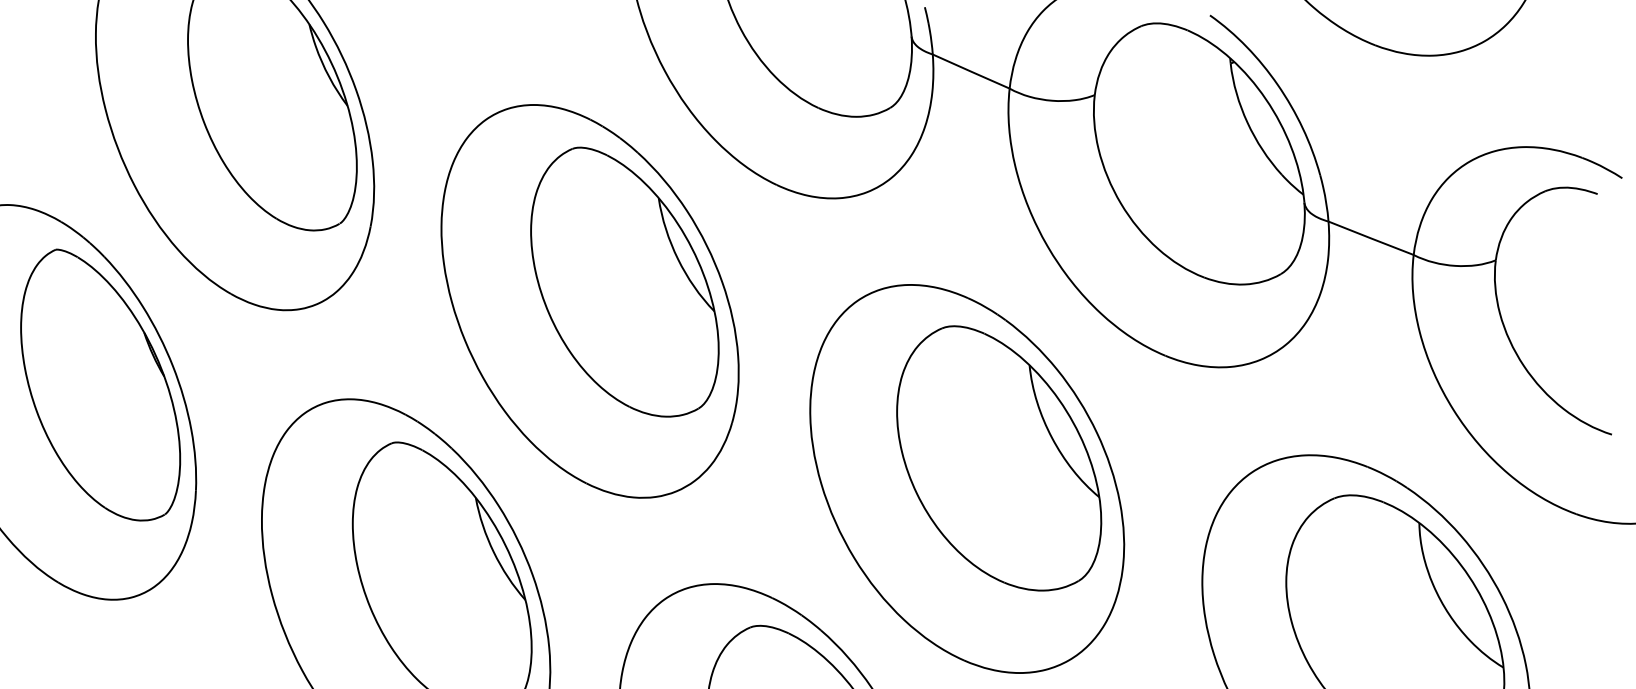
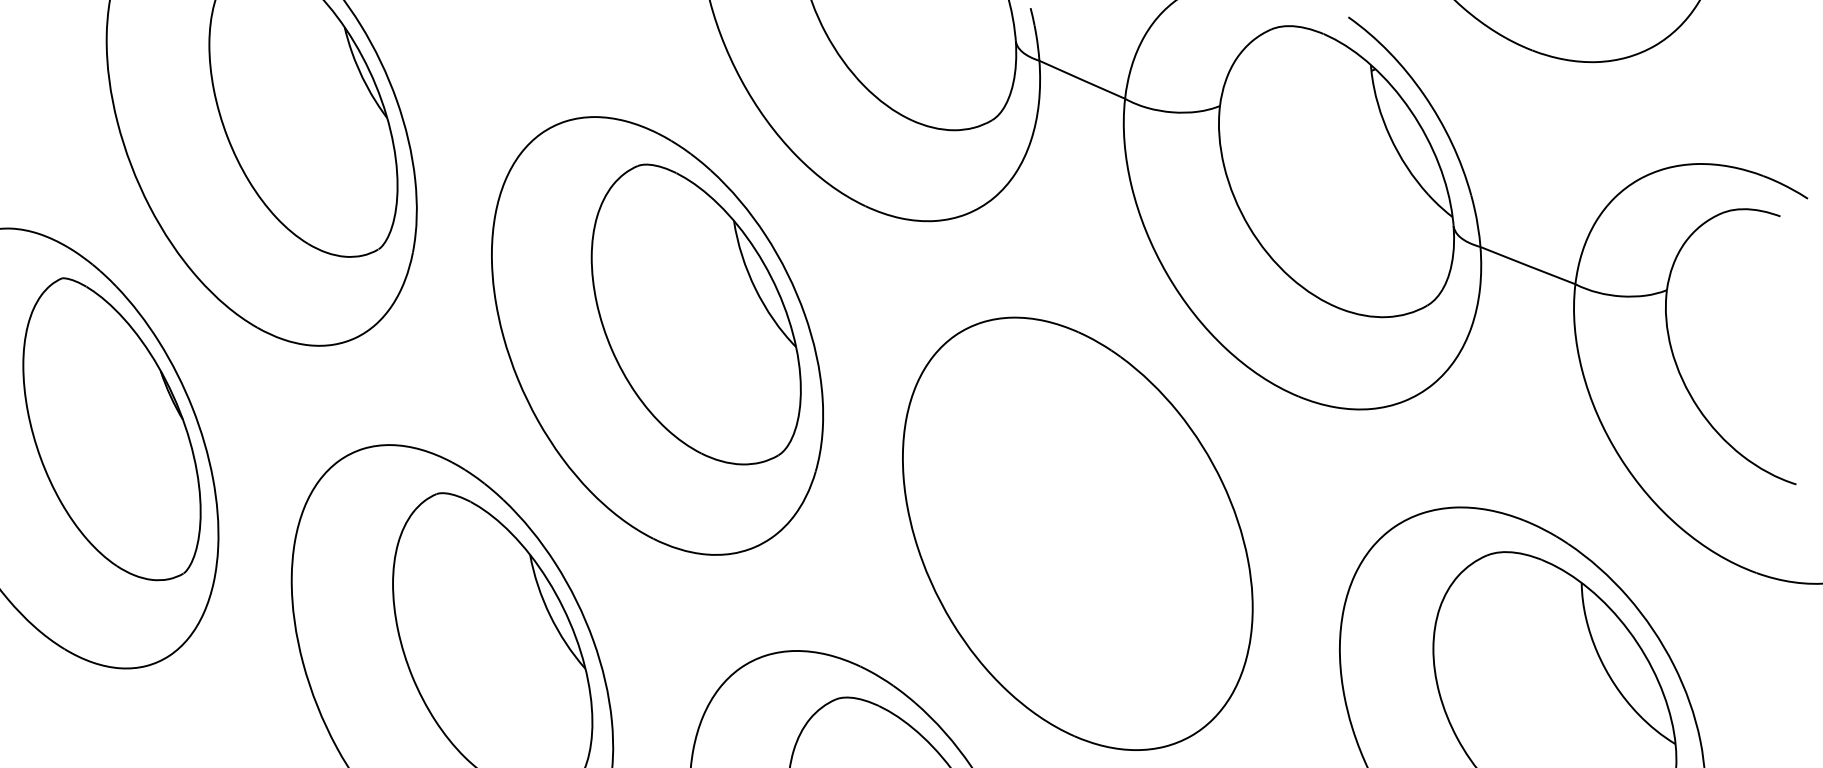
part: (999, 458) -> (1113, 511), removed

